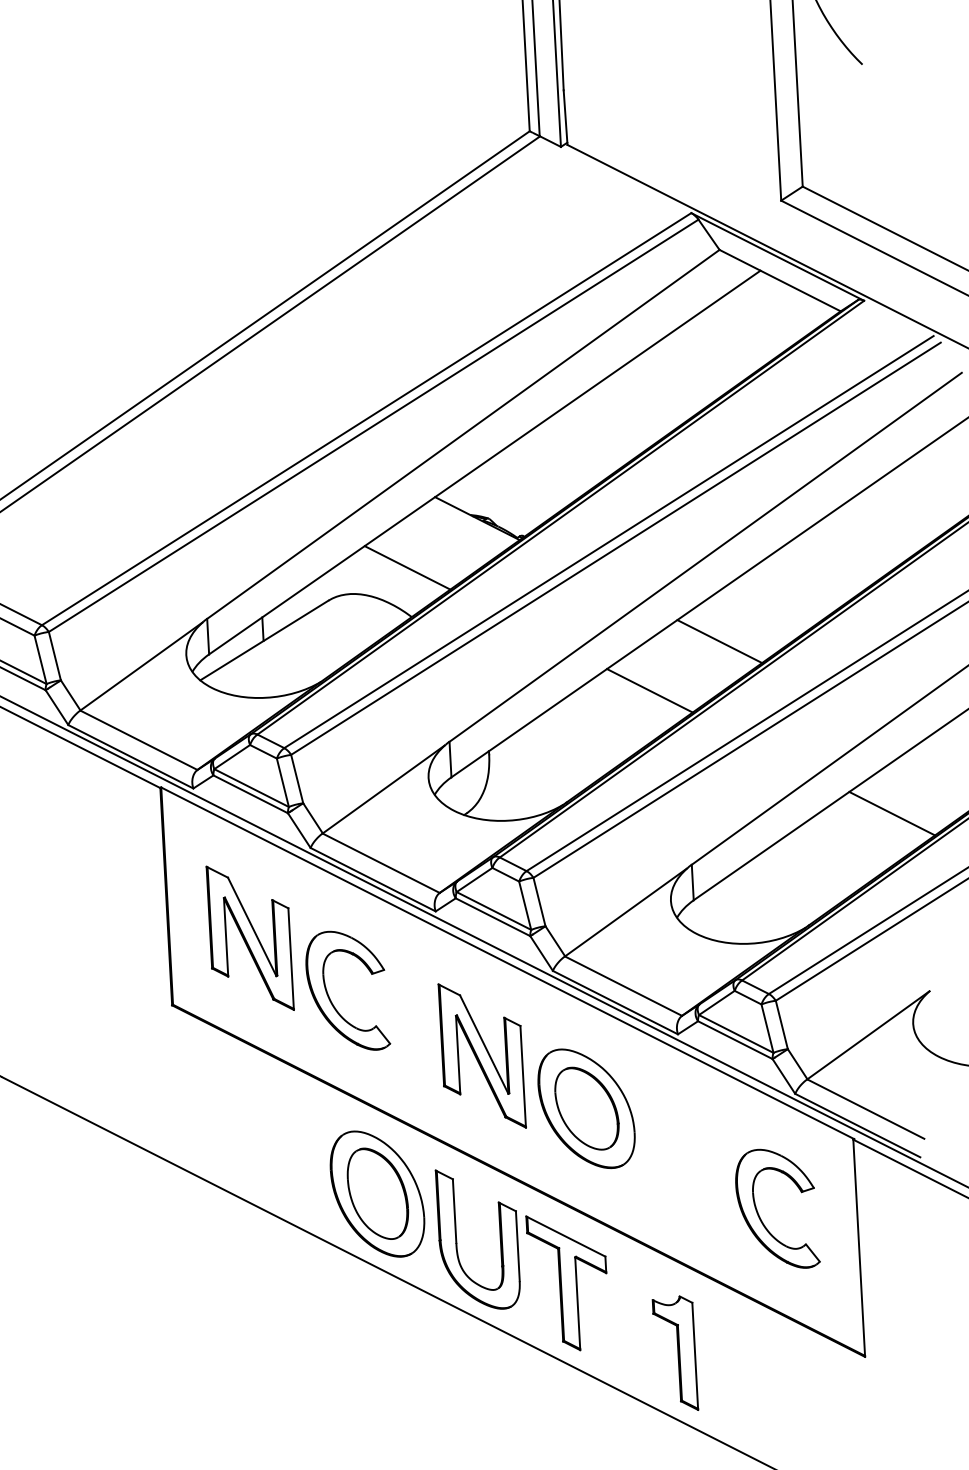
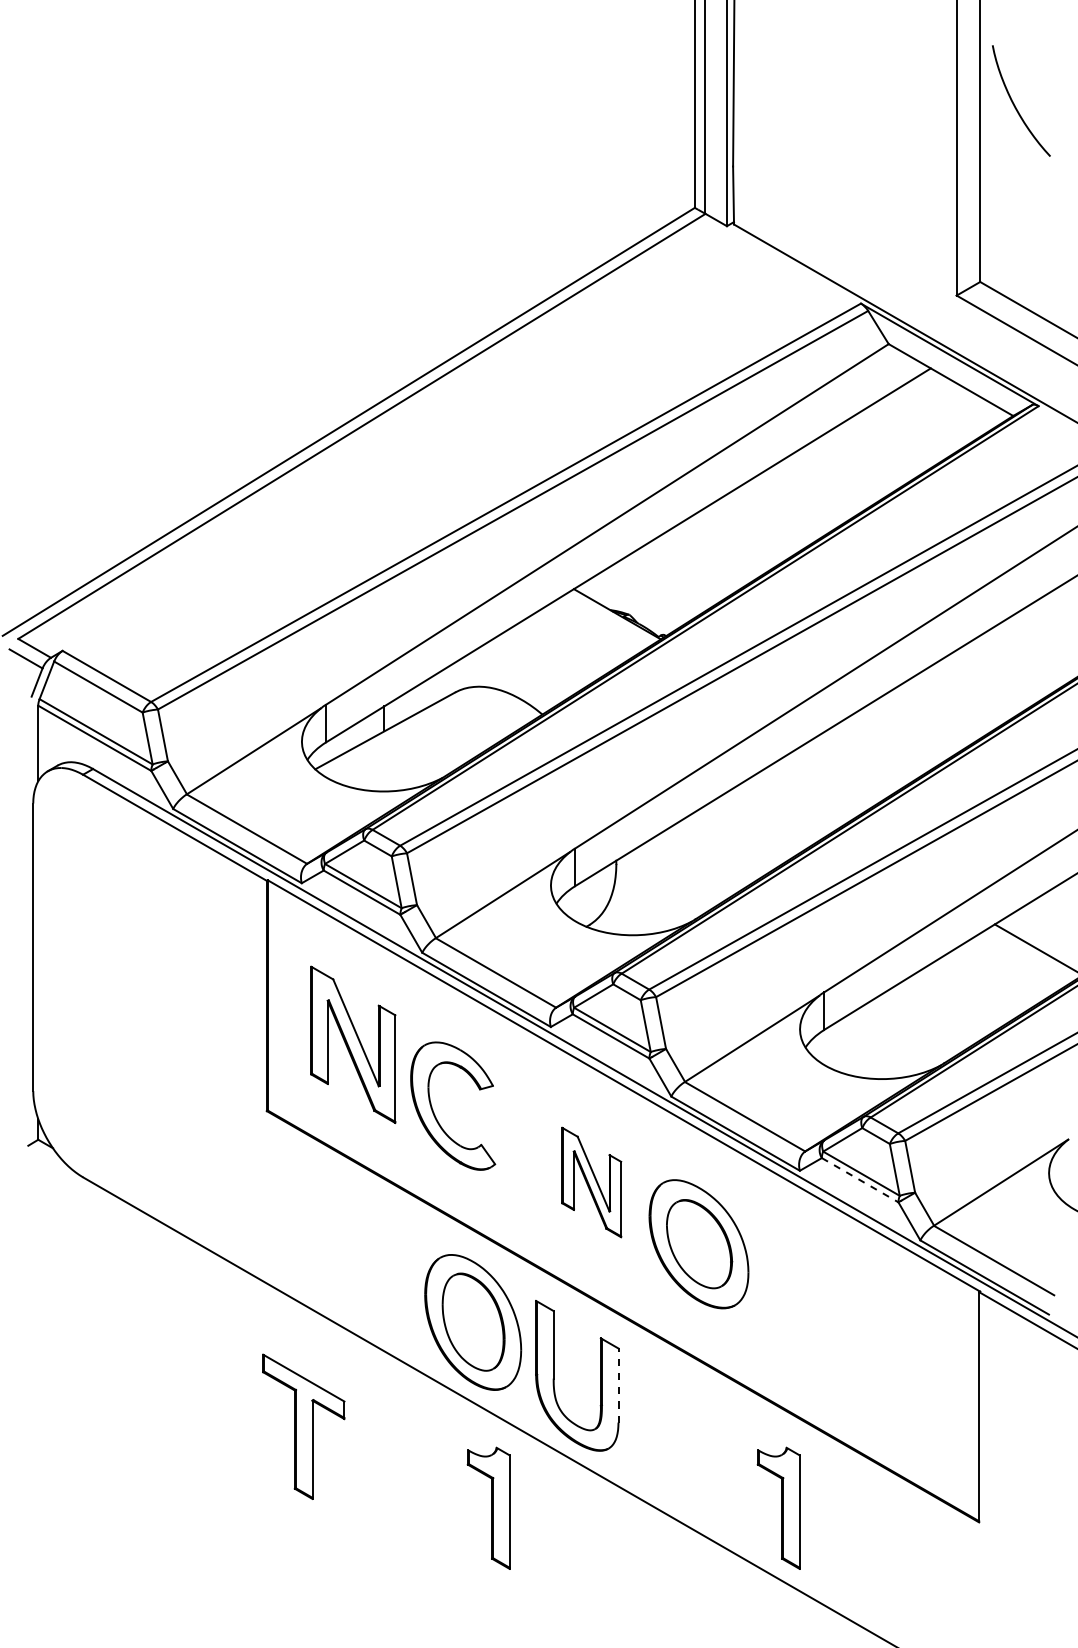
line: (407, 567) -> (540, 661), removed
line: (719, 641) -> (866, 757), removed
line: (649, 690) -> (789, 805), removed
line: (735, 1040) -> (860, 1180), solid -> dashed
part: (481, 1056) -> (591, 1182), size x0.7
part: (759, 1214) -> (875, 1365), removed
line: (517, 1246) -> (618, 1385), solid -> dashed
part: (568, 1282) -> (303, 1426), moved
part: (401, 1367) -> (488, 1507), added

